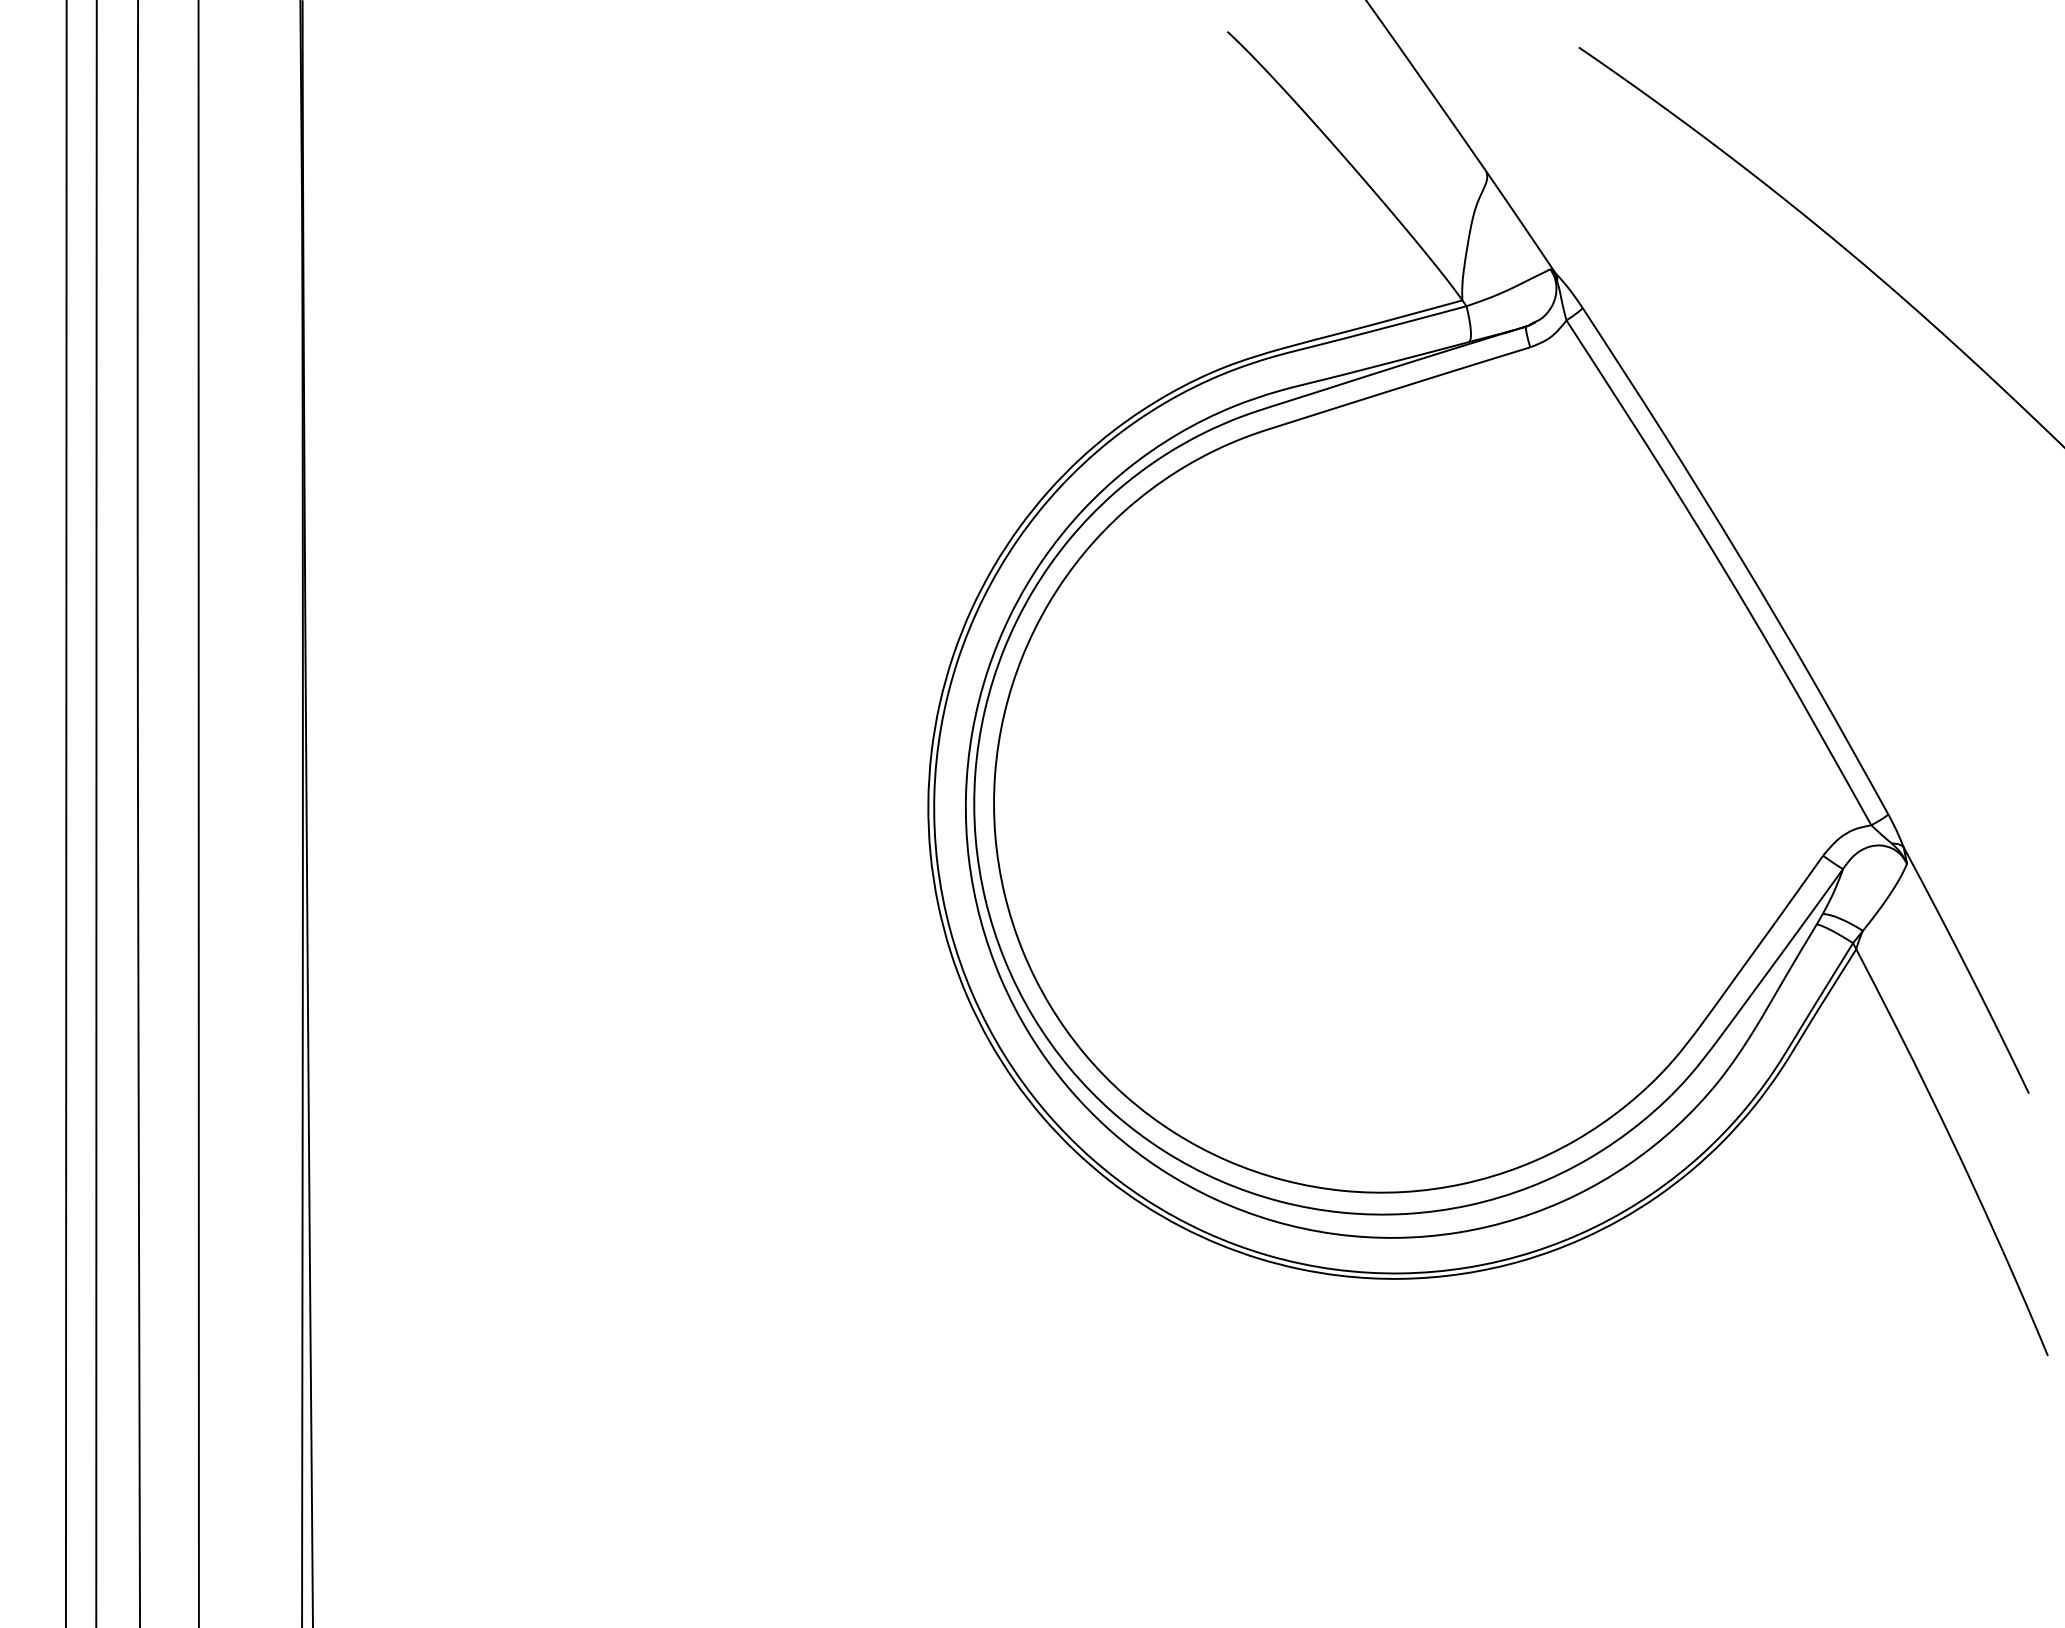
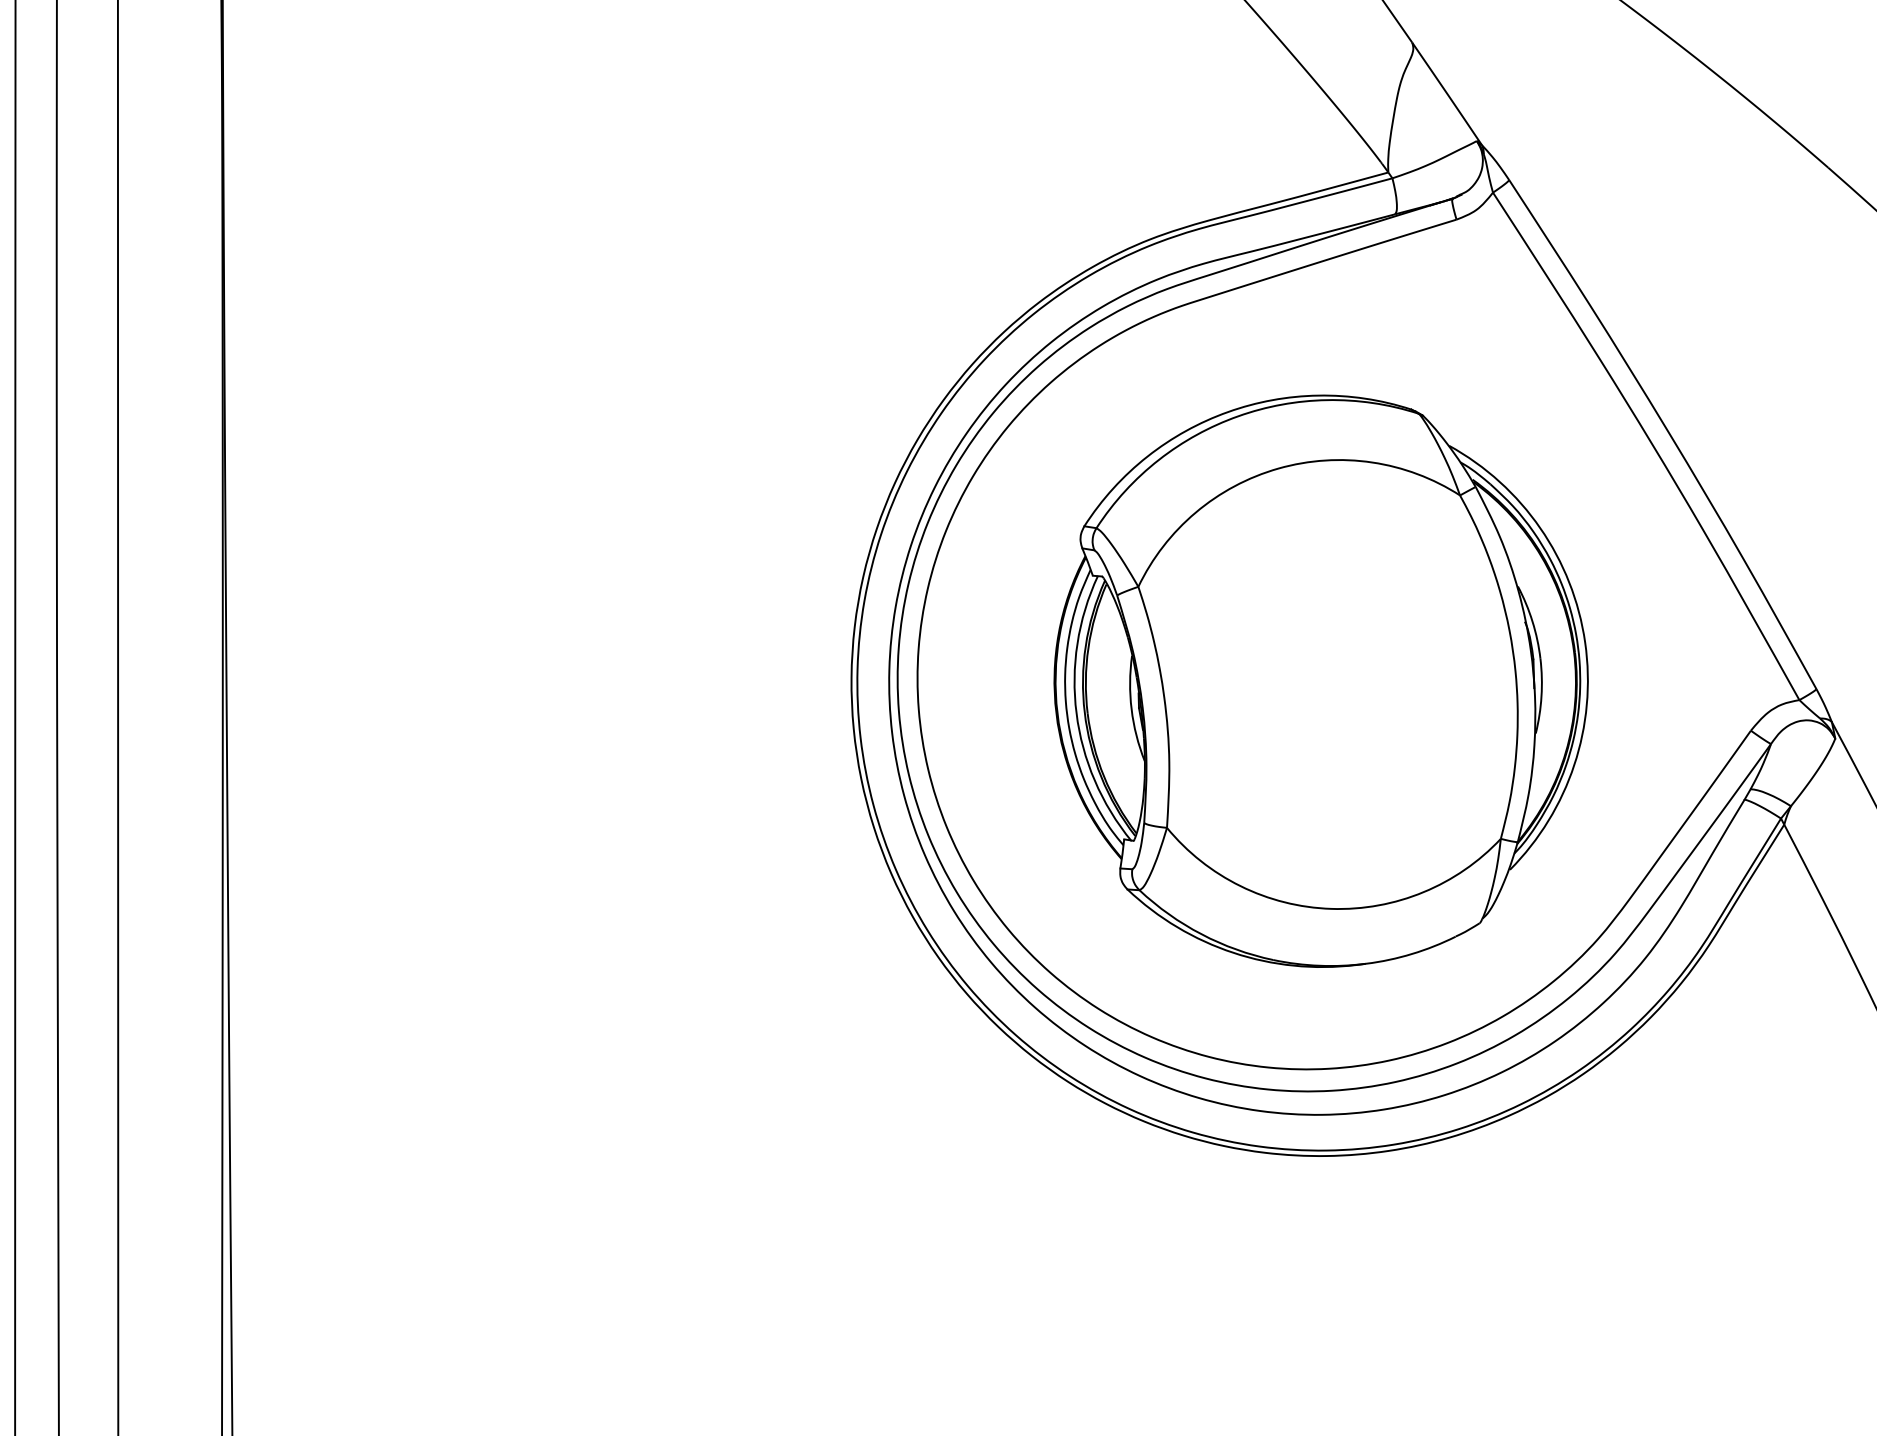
part: (1395, 806) -> (1321, 681), added

